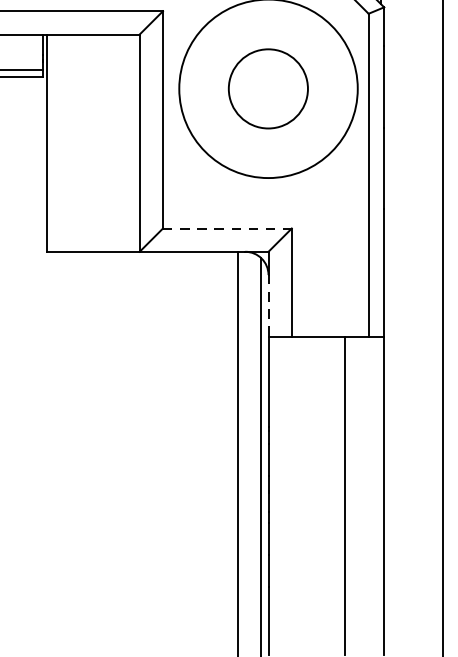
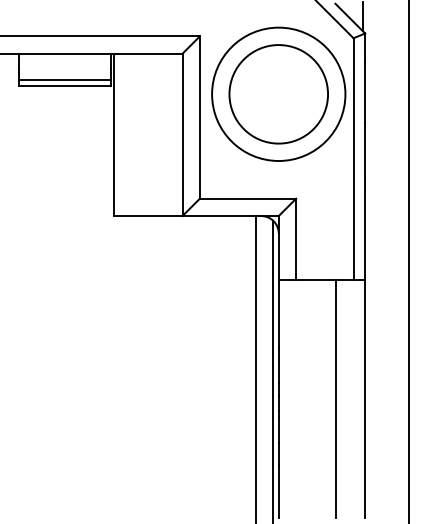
circle: (268, 89) -> (278, 94), size x1.67
line: (228, 228) -> (248, 198), dashed -> solid
line: (268, 307) -> (278, 257), dashed -> solid

